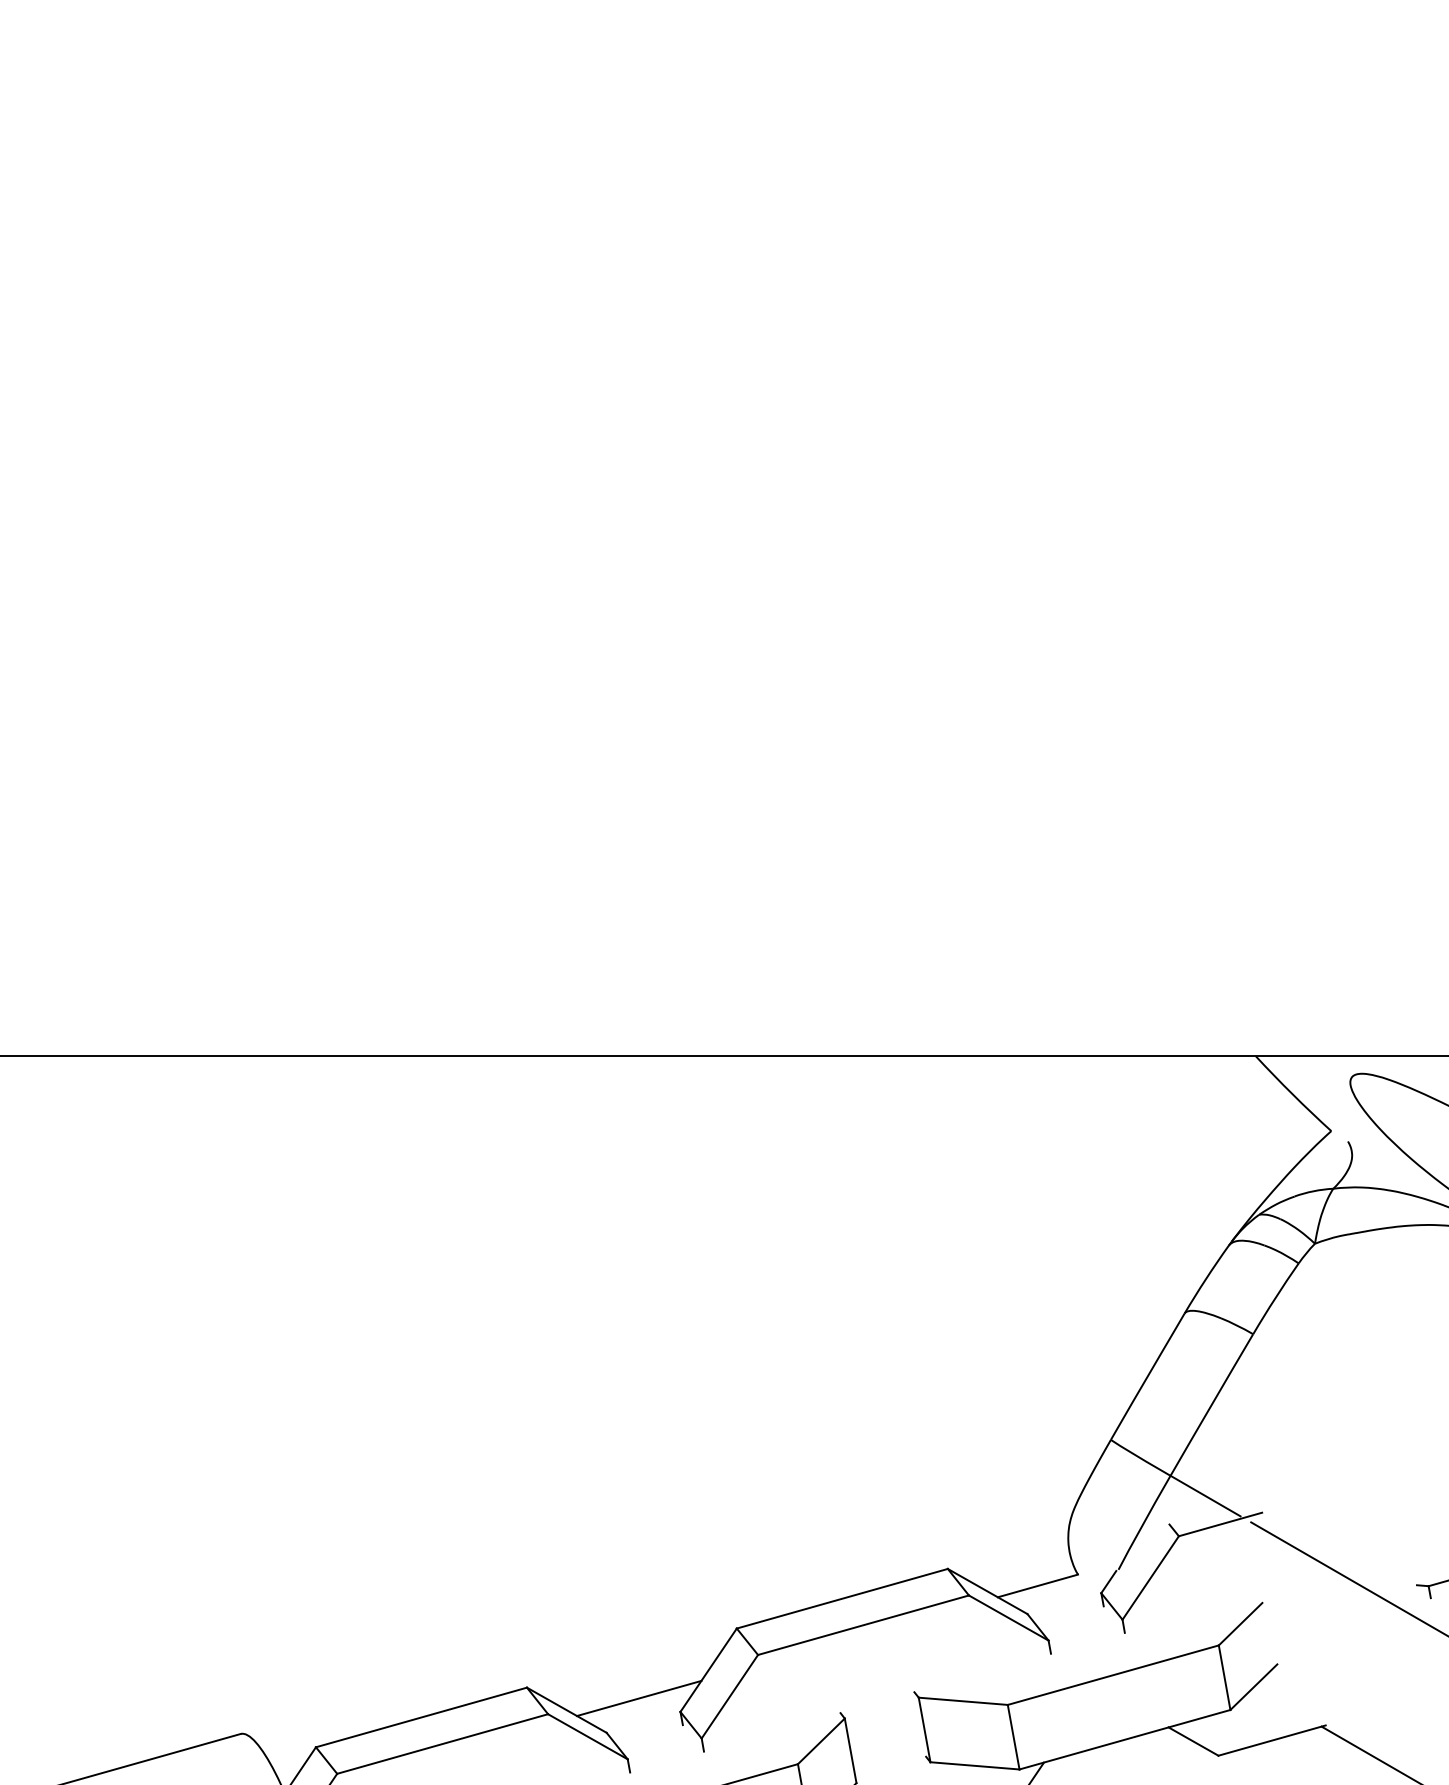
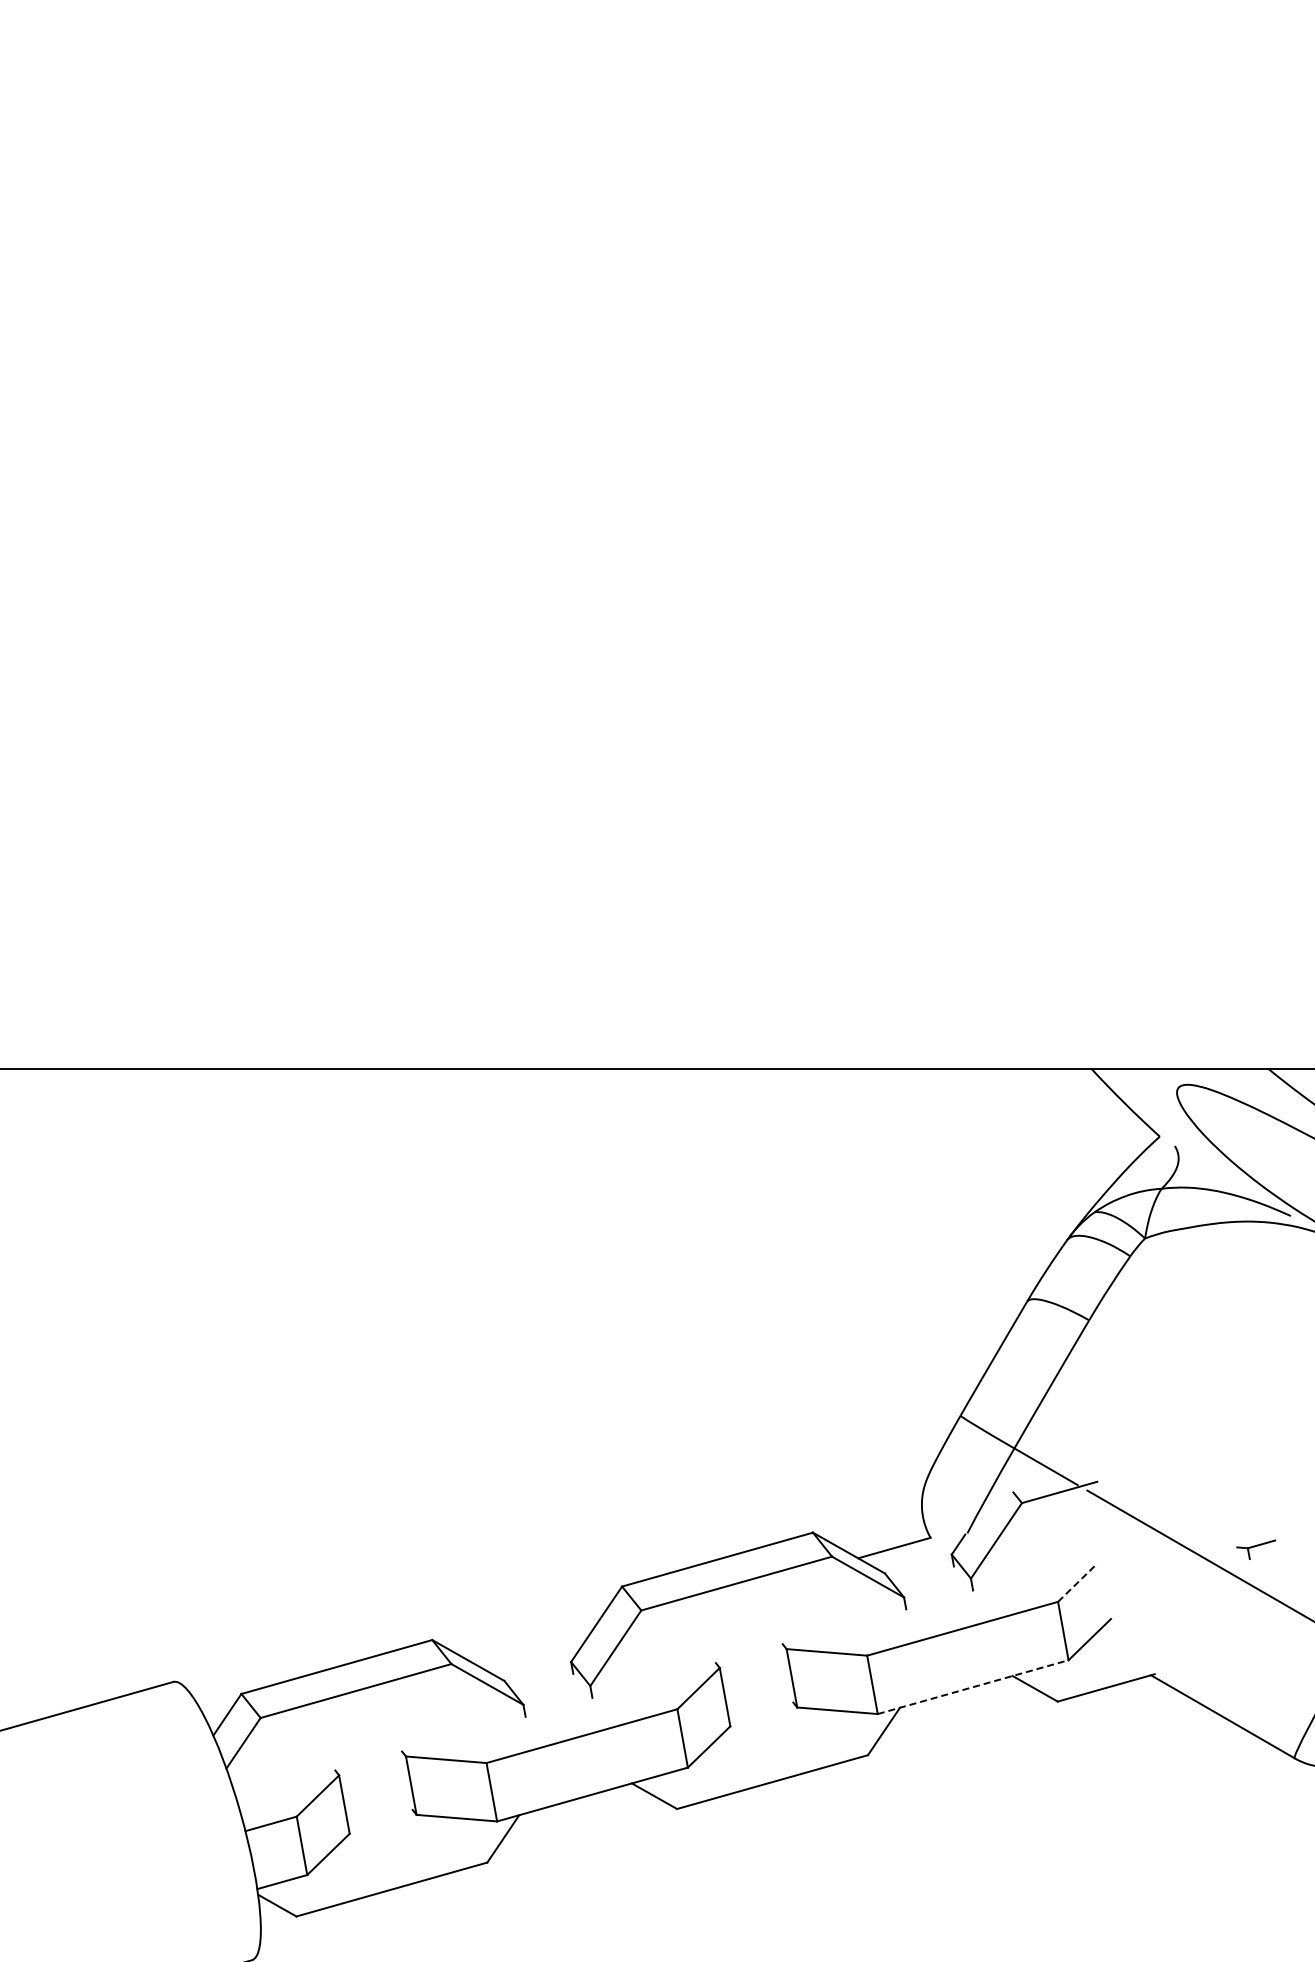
line: (1240, 1624) -> (1077, 1582), solid -> dashed
line: (638, 1698) -> (533, 1649), removed
line: (1125, 1740) -> (973, 1687), solid -> dashed

